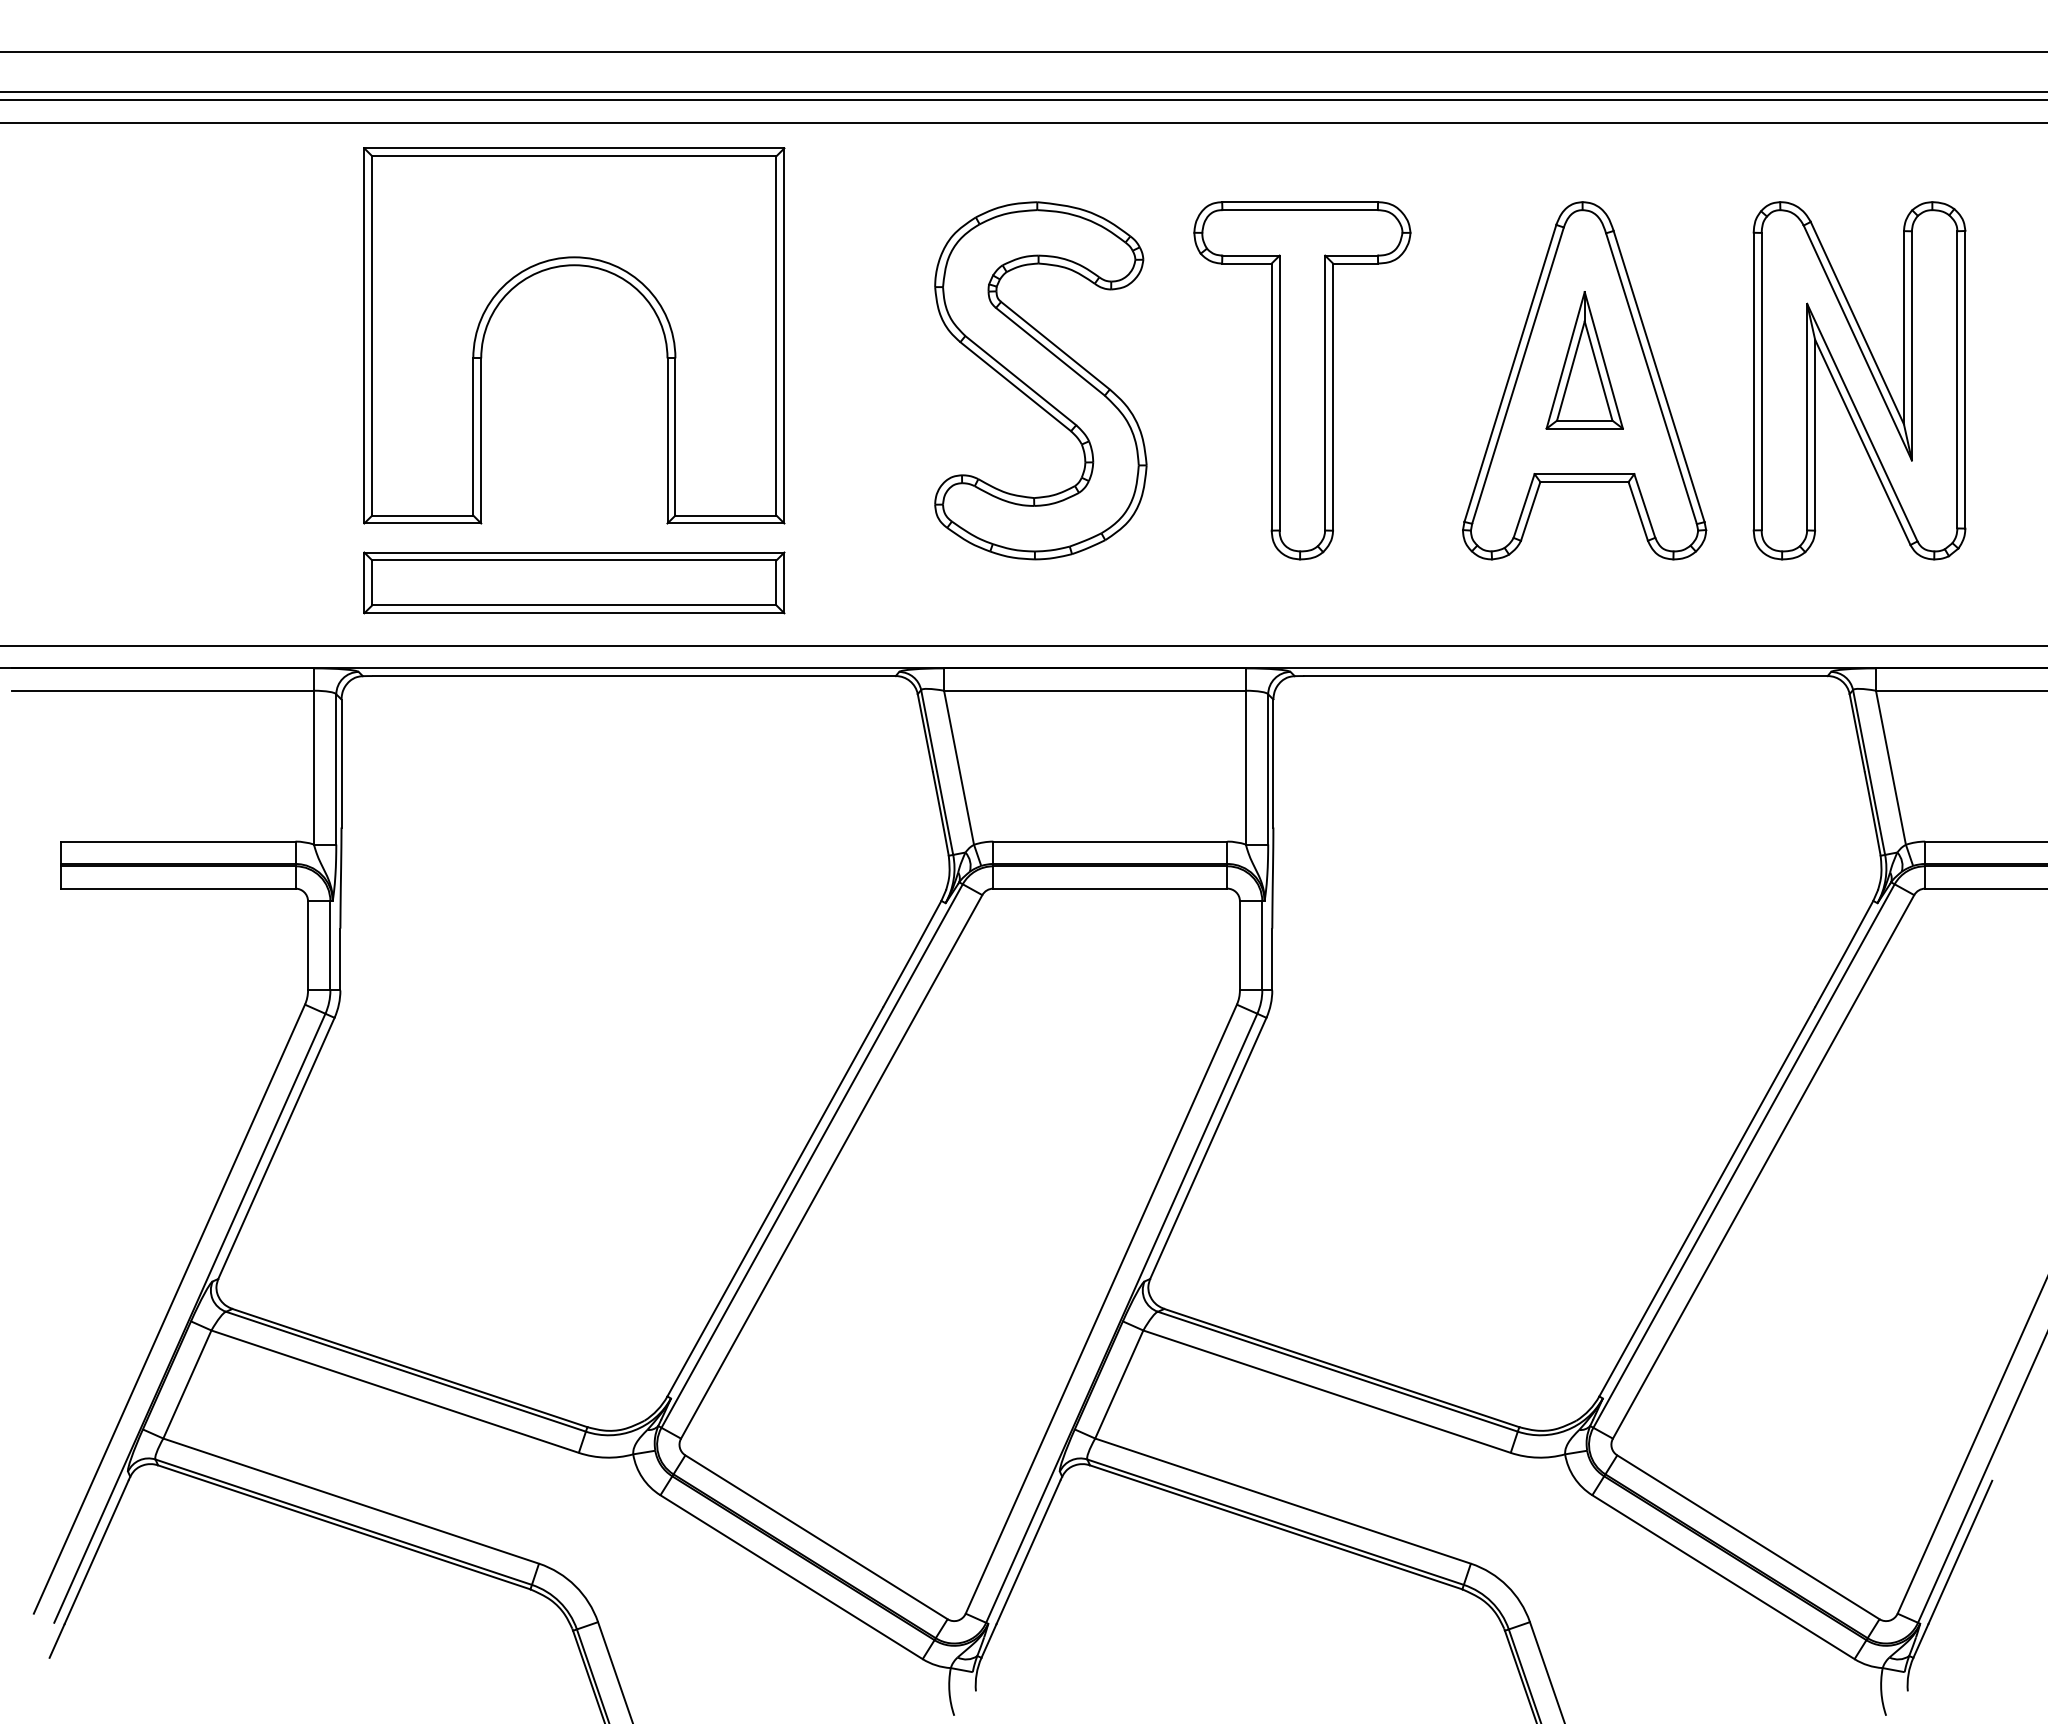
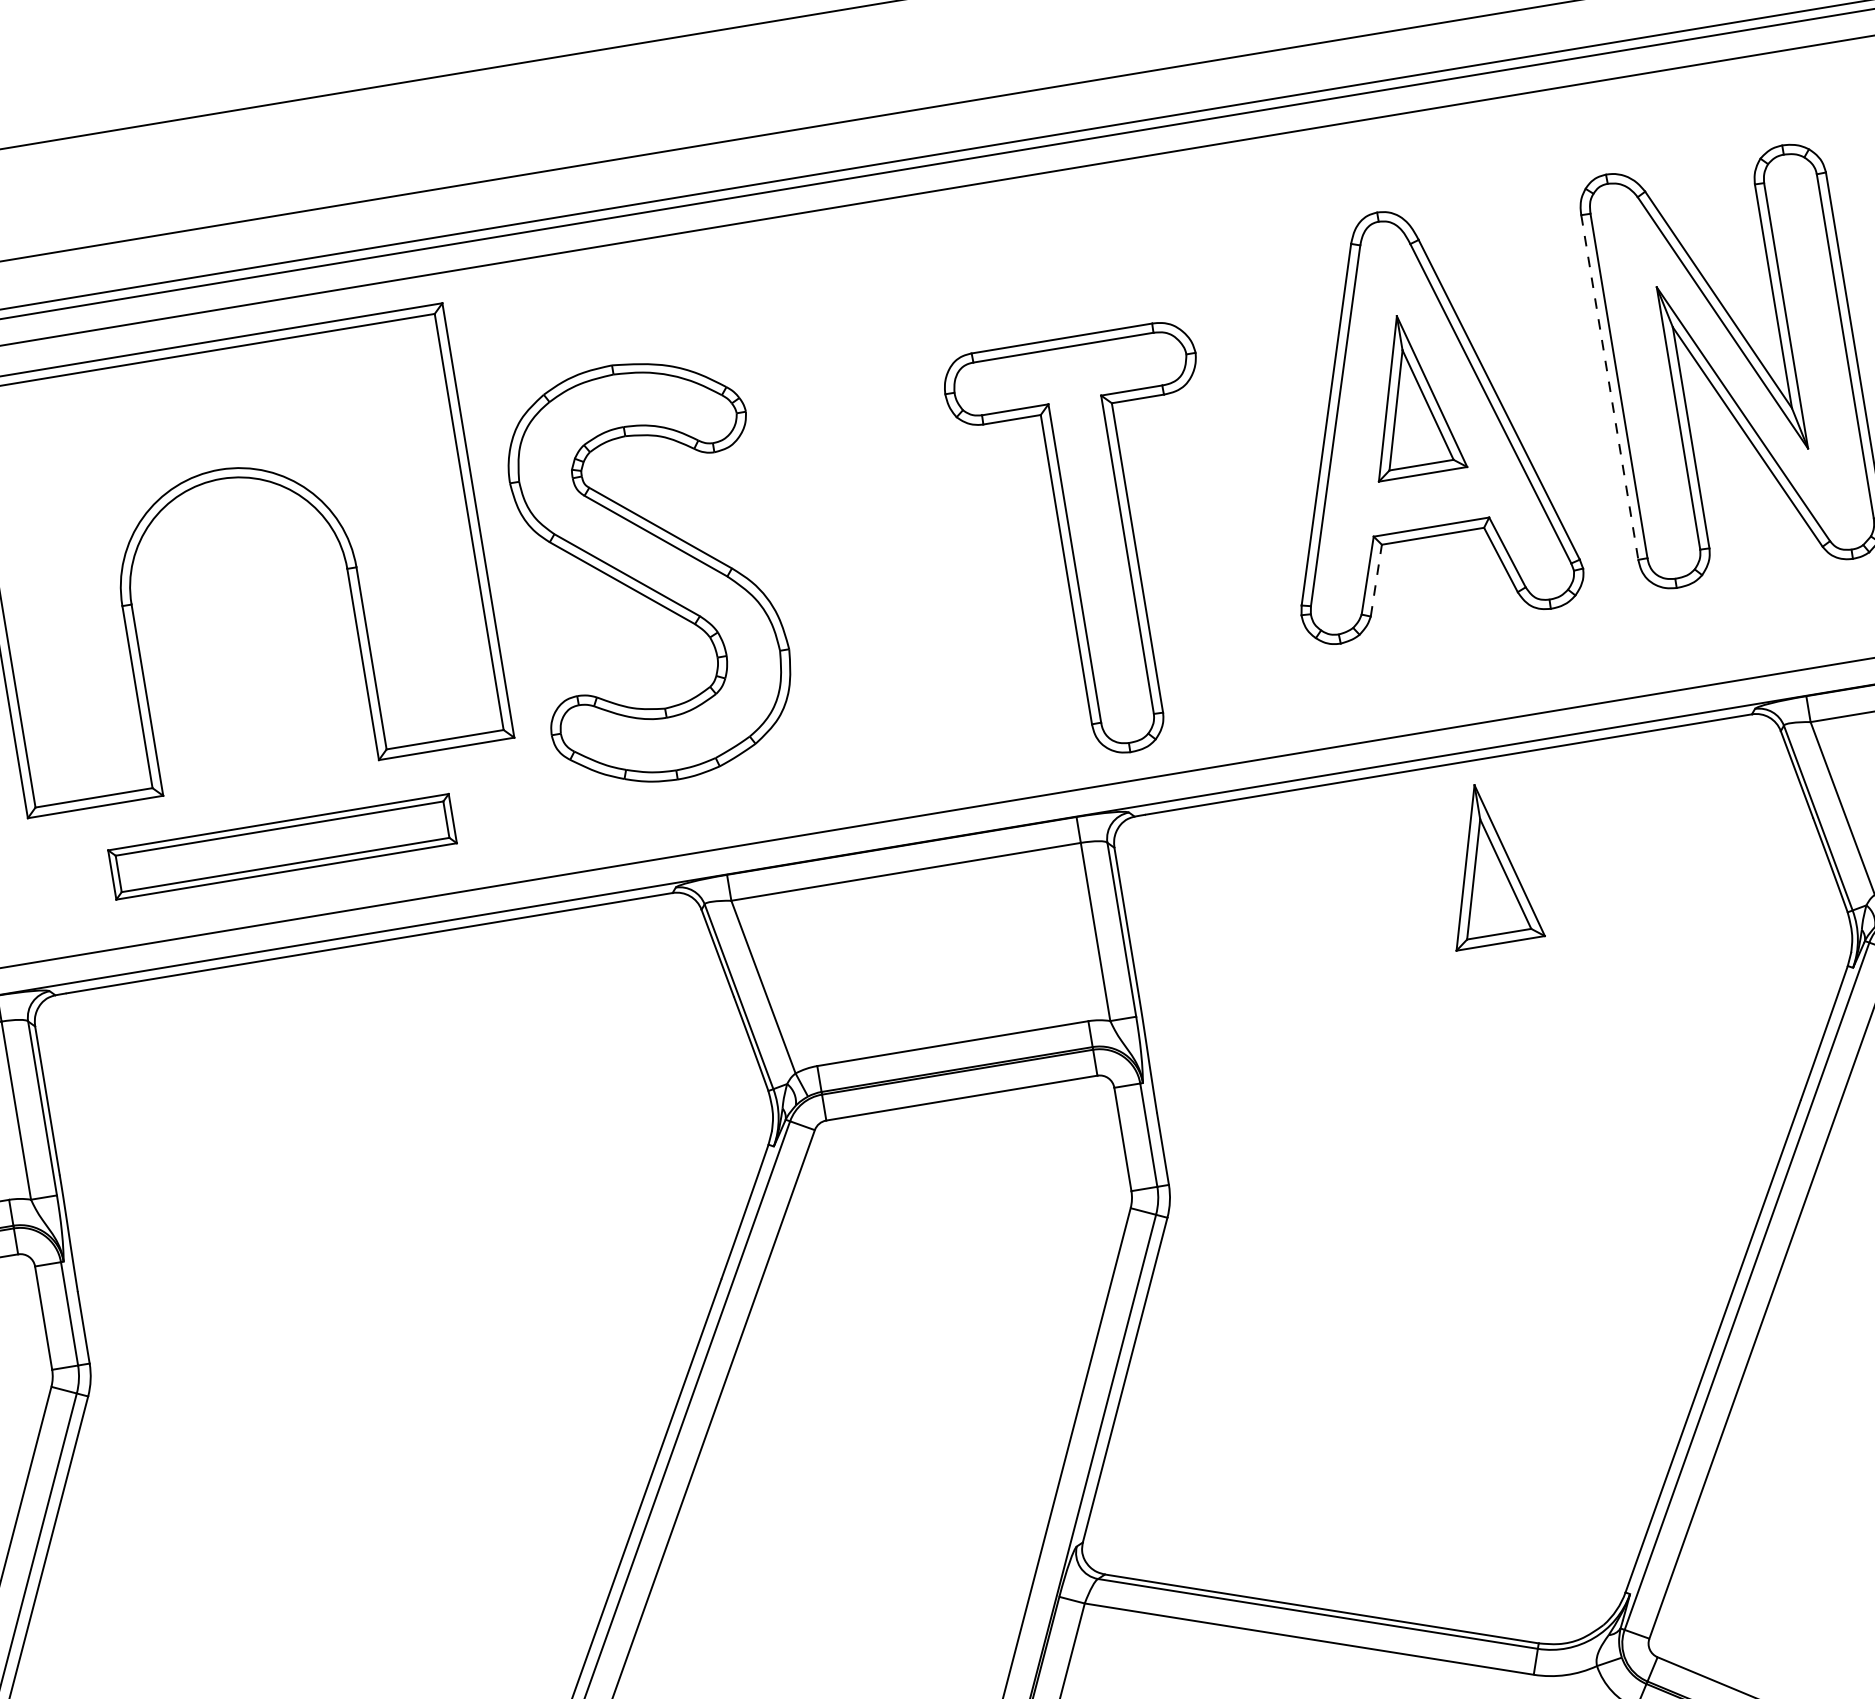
part: (1040, 380) -> (649, 571), moved
part: (1302, 380) -> (1098, 544), moved
line: (1753, 381) -> (1609, 387), solid -> dashed
line: (1530, 511) -> (1376, 580), solid -> dashed
part: (574, 582) -> (282, 846), size x0.7
part: (1584, 765) -> (1487, 864), added

